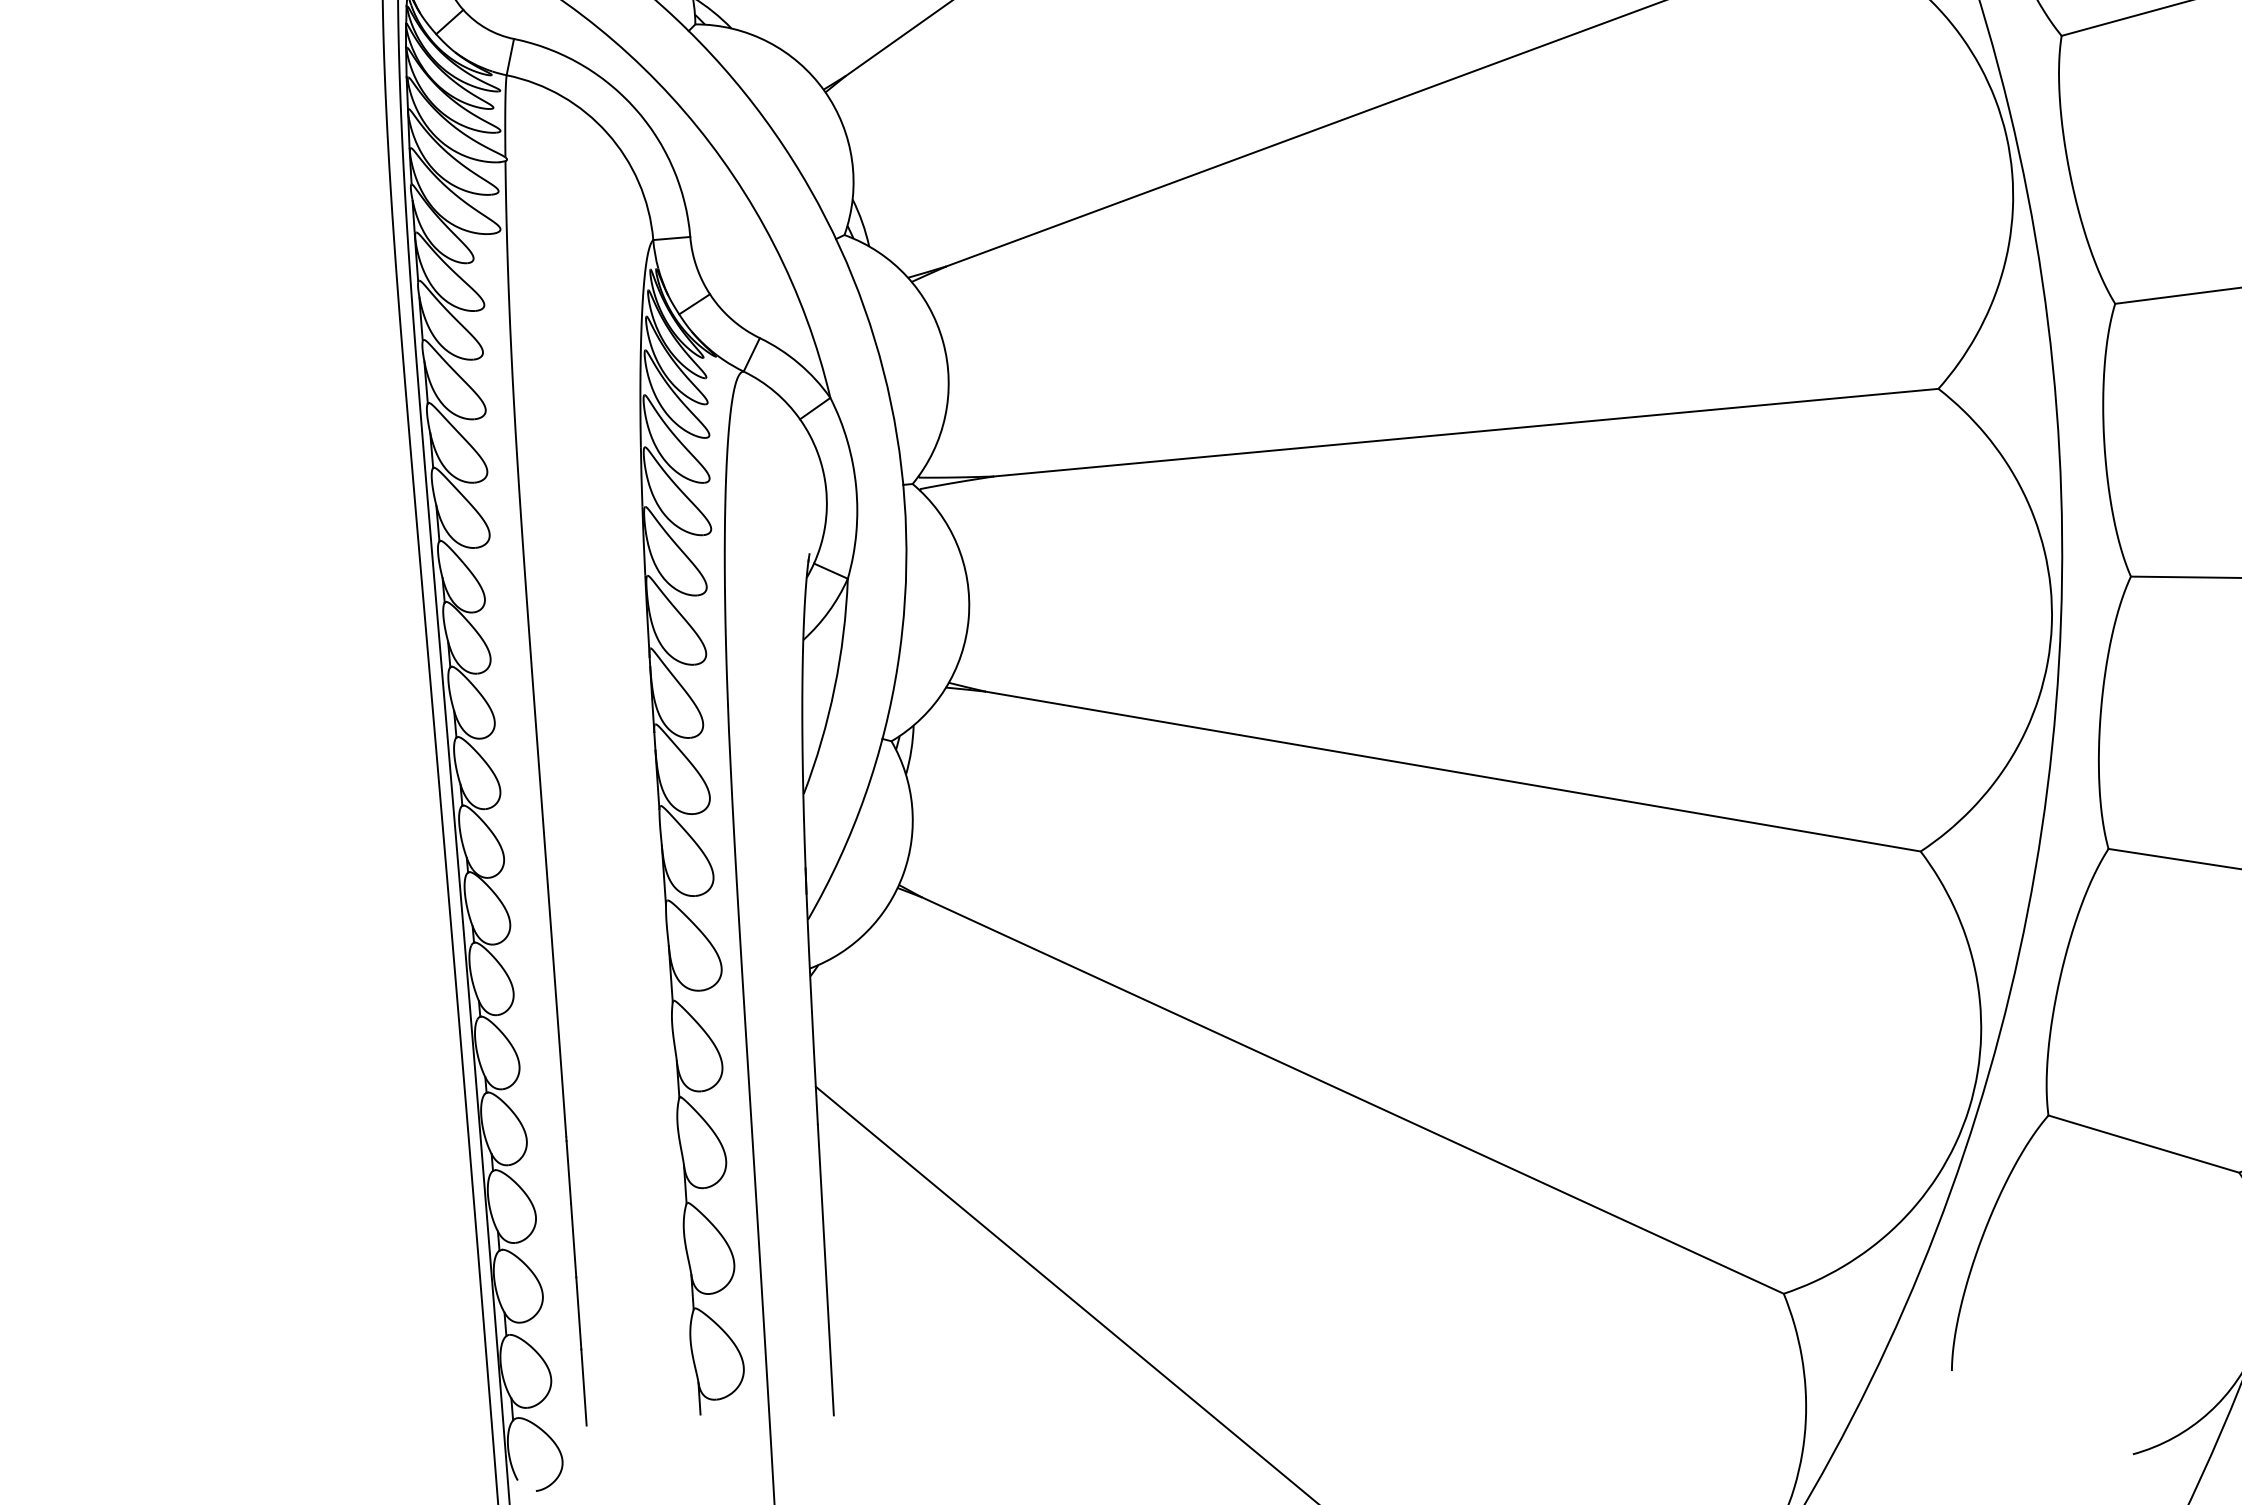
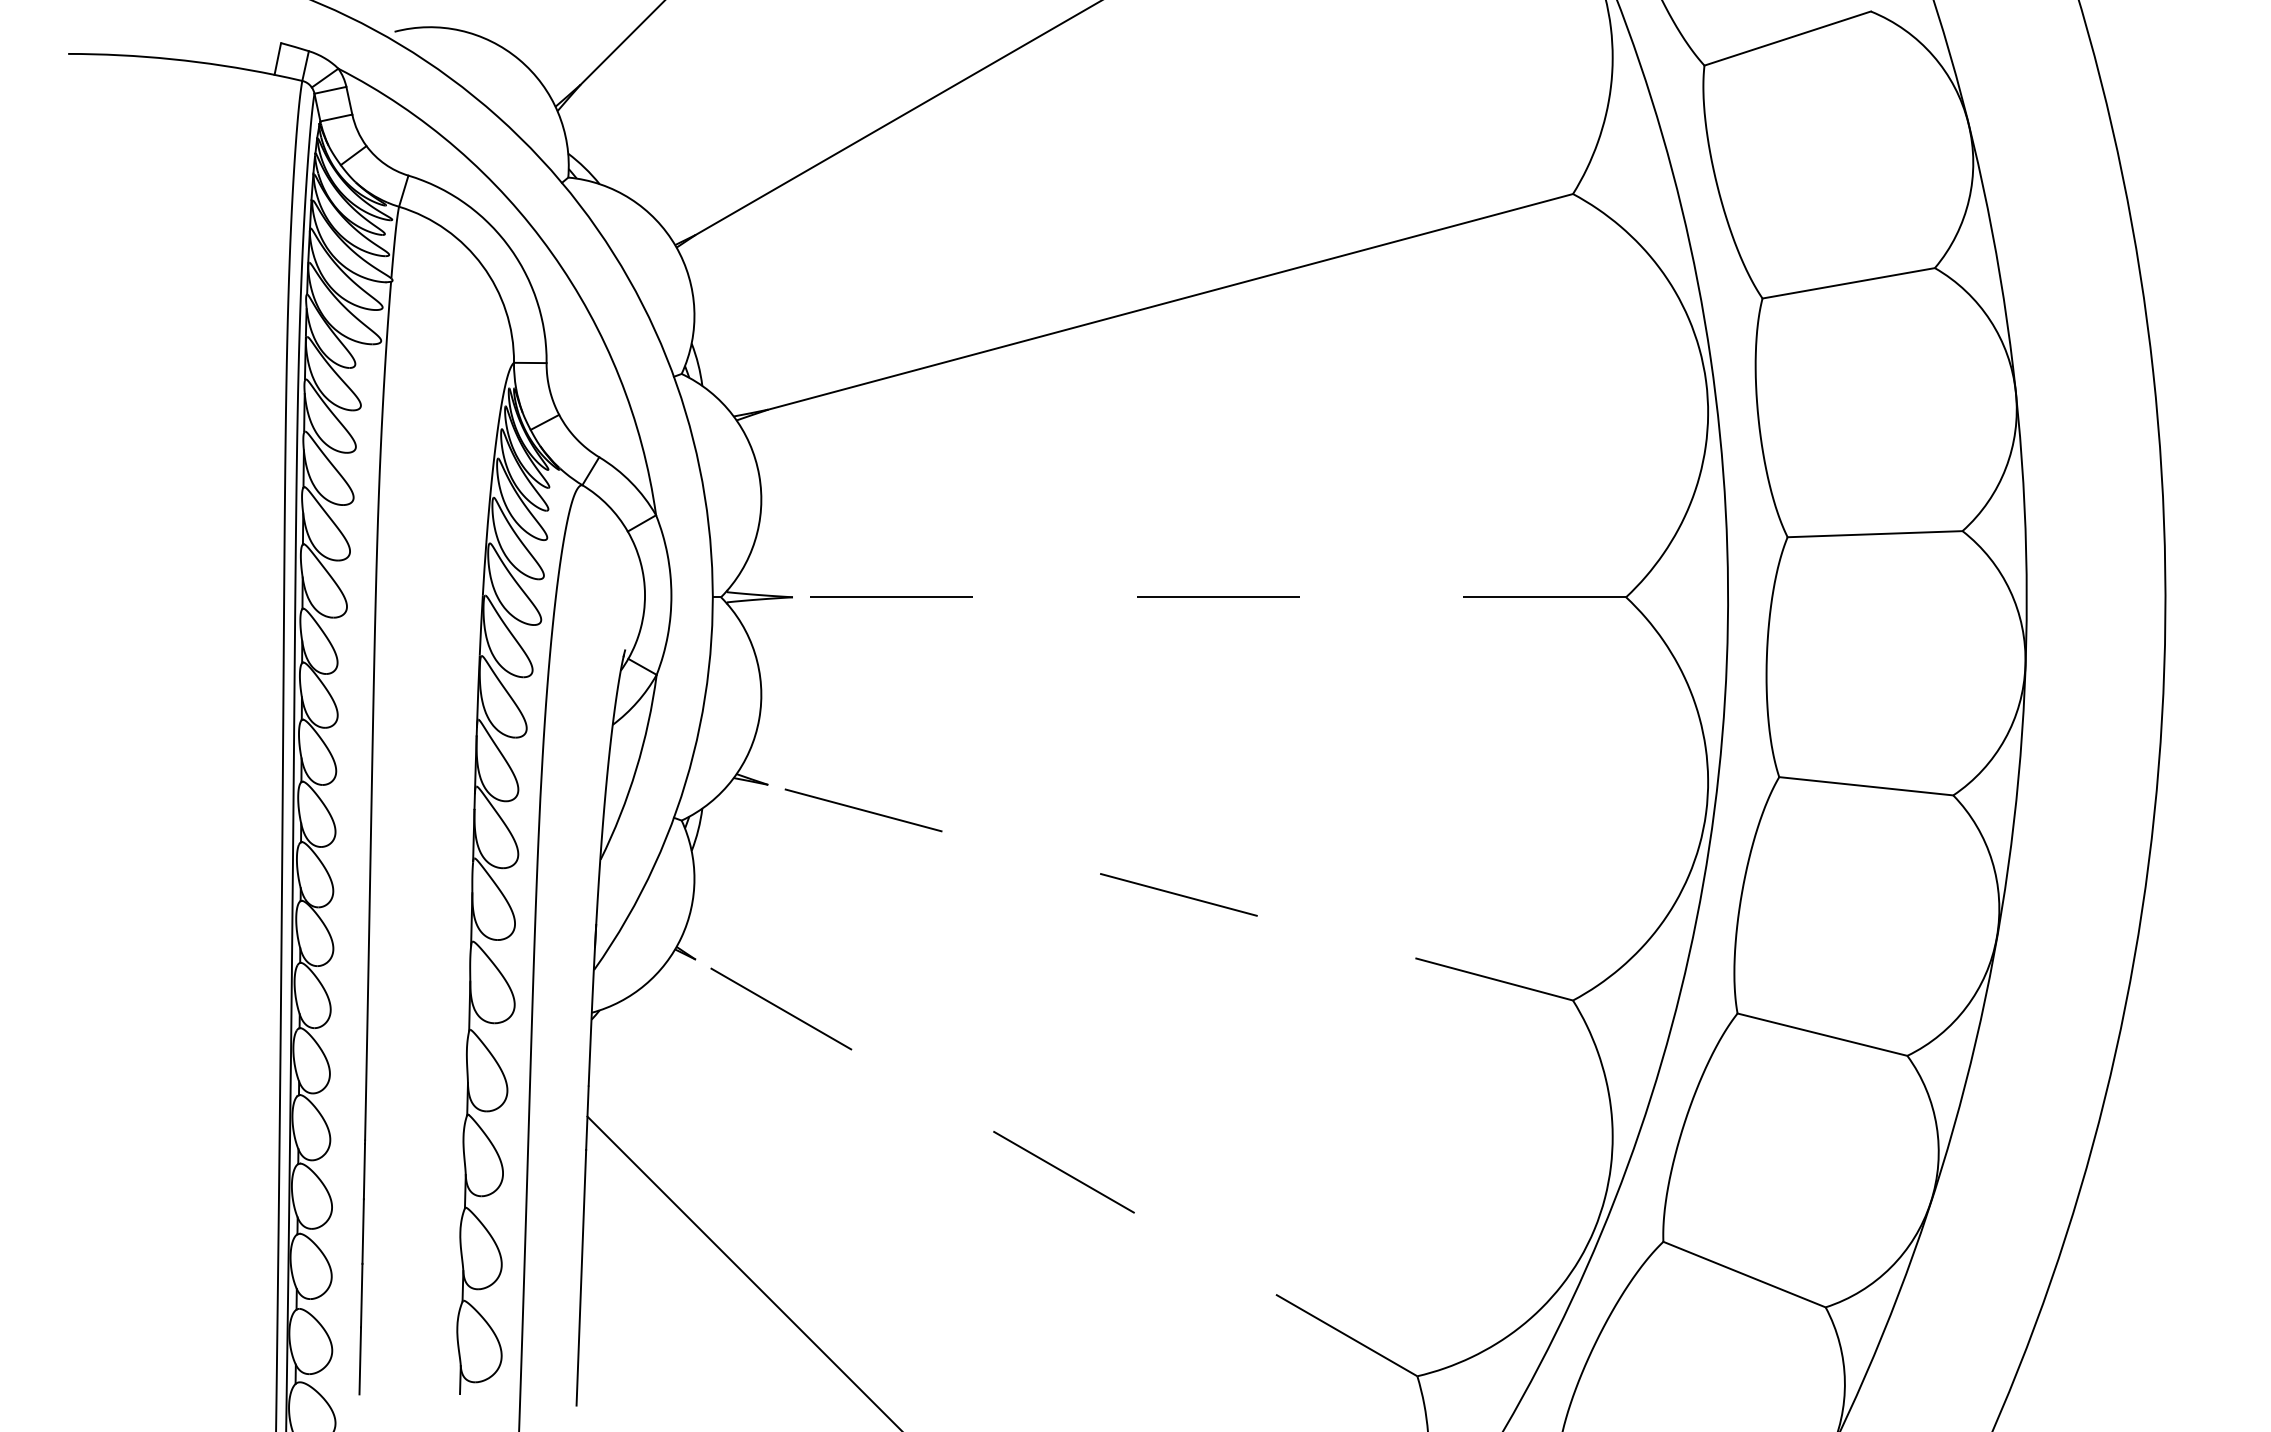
line: (1466, 432) -> (1209, 597), solid -> dashed
line: (1453, 771) -> (1170, 892), solid -> dashed
line: (1352, 1095) -> (1056, 1167), solid -> dashed

